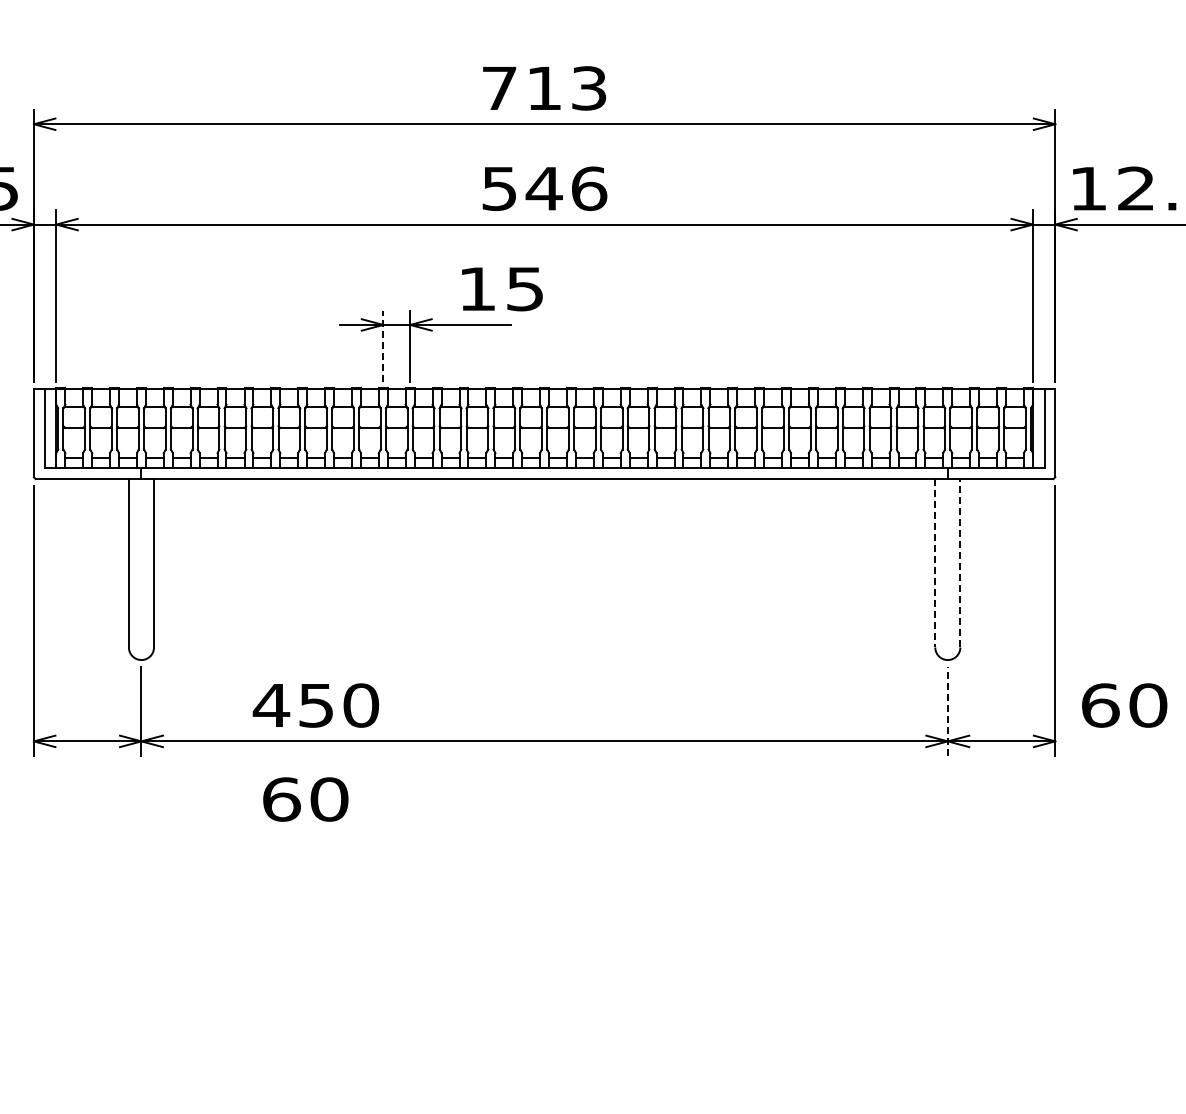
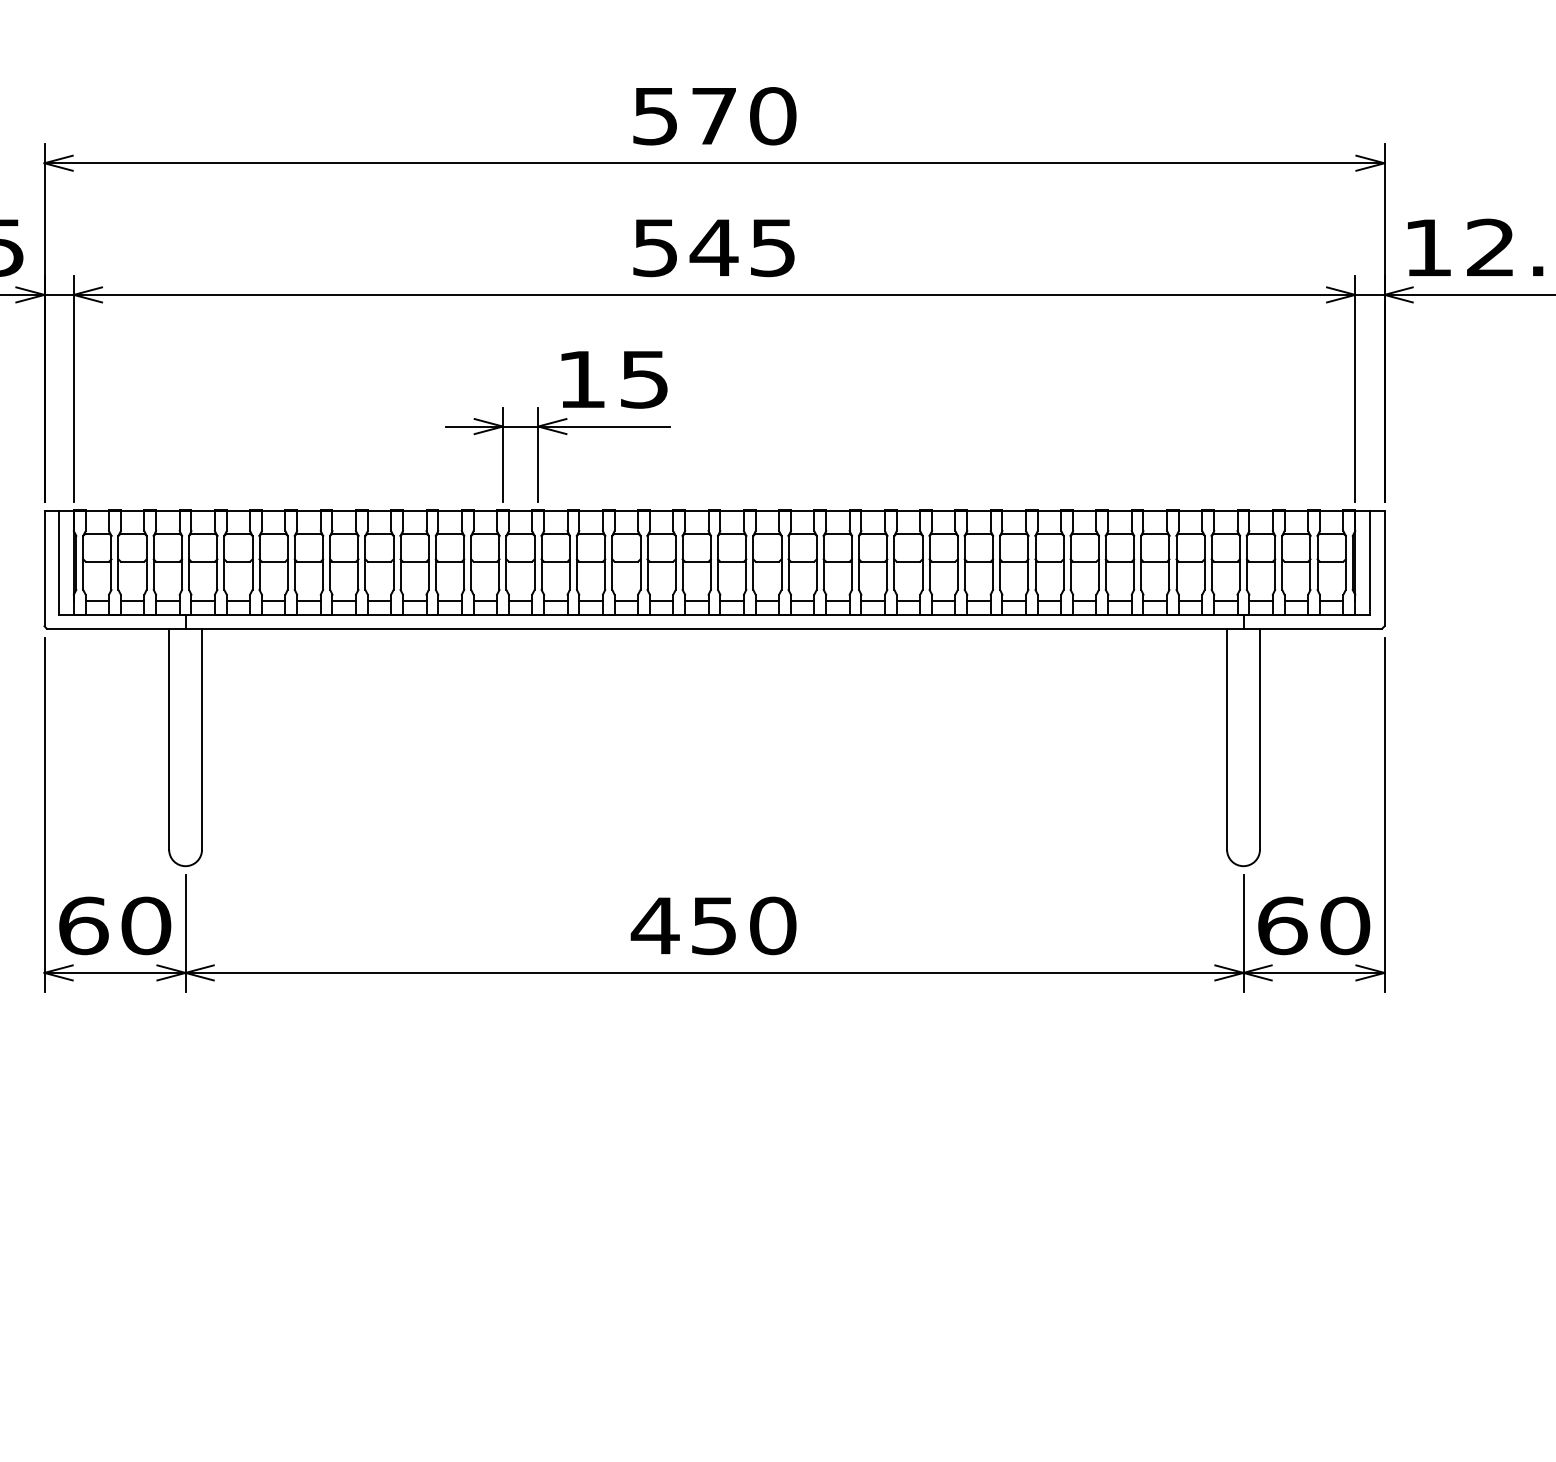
text: (544, 88) -> (714, 116), 713 -> 570
text: (589, 188) -> (773, 247), 546 -> 545
text: (502, 289) -> (614, 380), moved
line: (383, 346) -> (503, 454), dashed -> solid
line: (960, 562) -> (1260, 738), dashed -> solid
line: (935, 563) -> (1227, 739), dashed -> solid
text: (315, 705) -> (713, 925), moved
text: (1124, 705) -> (1313, 925), moved
line: (947, 710) -> (1243, 932), dashed -> solid
text: (305, 799) -> (114, 925), moved

